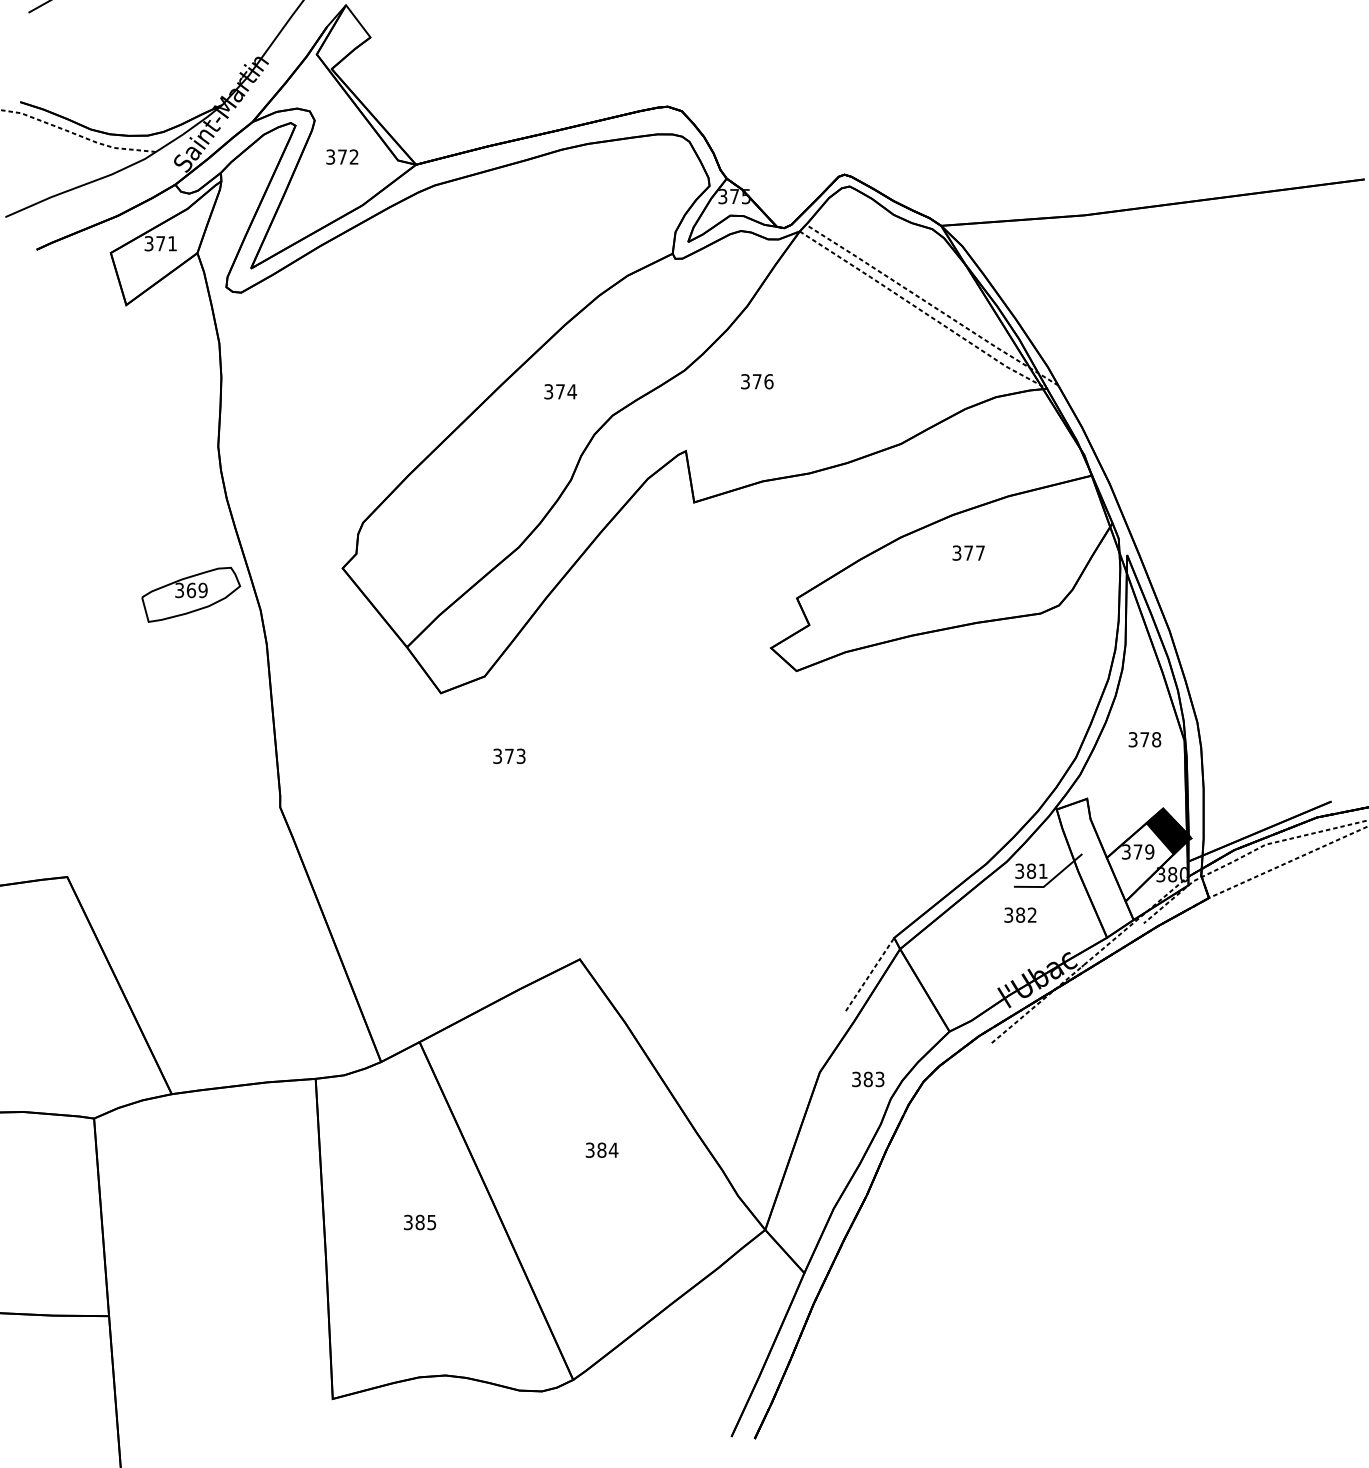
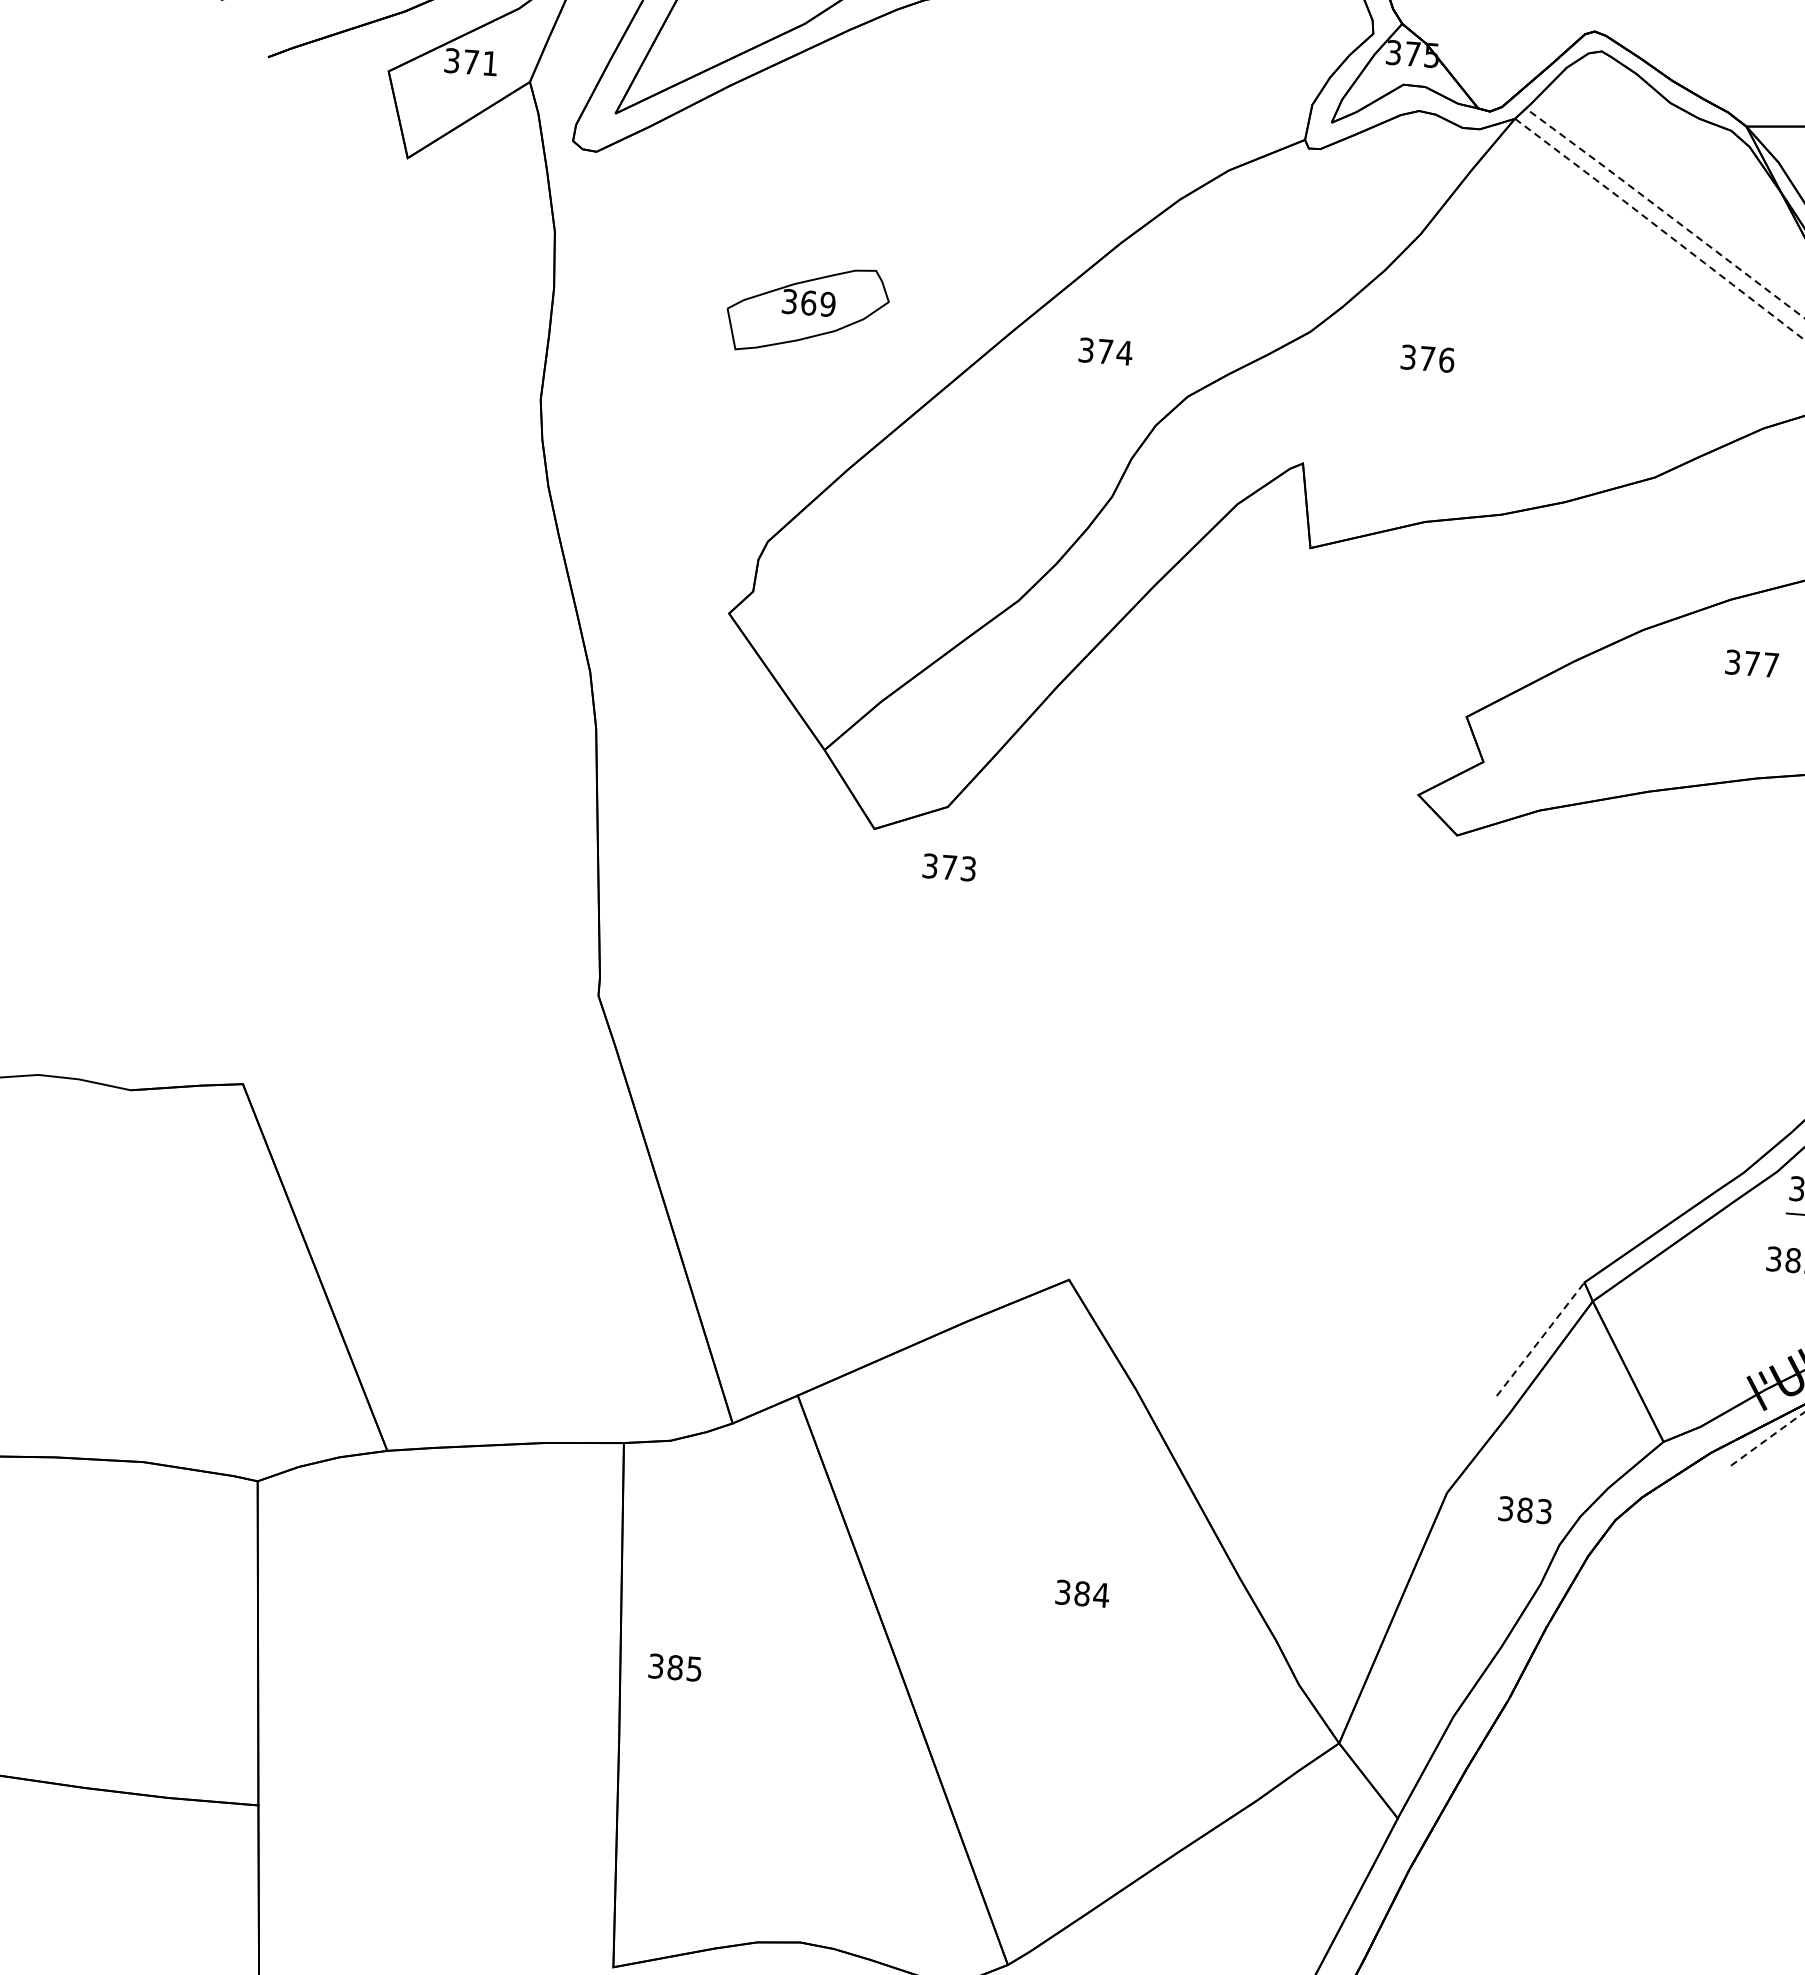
part: (191, 594) -> (808, 309), moved
text: (509, 755) -> (949, 866), moved
text: (420, 1222) -> (675, 1667), moved

